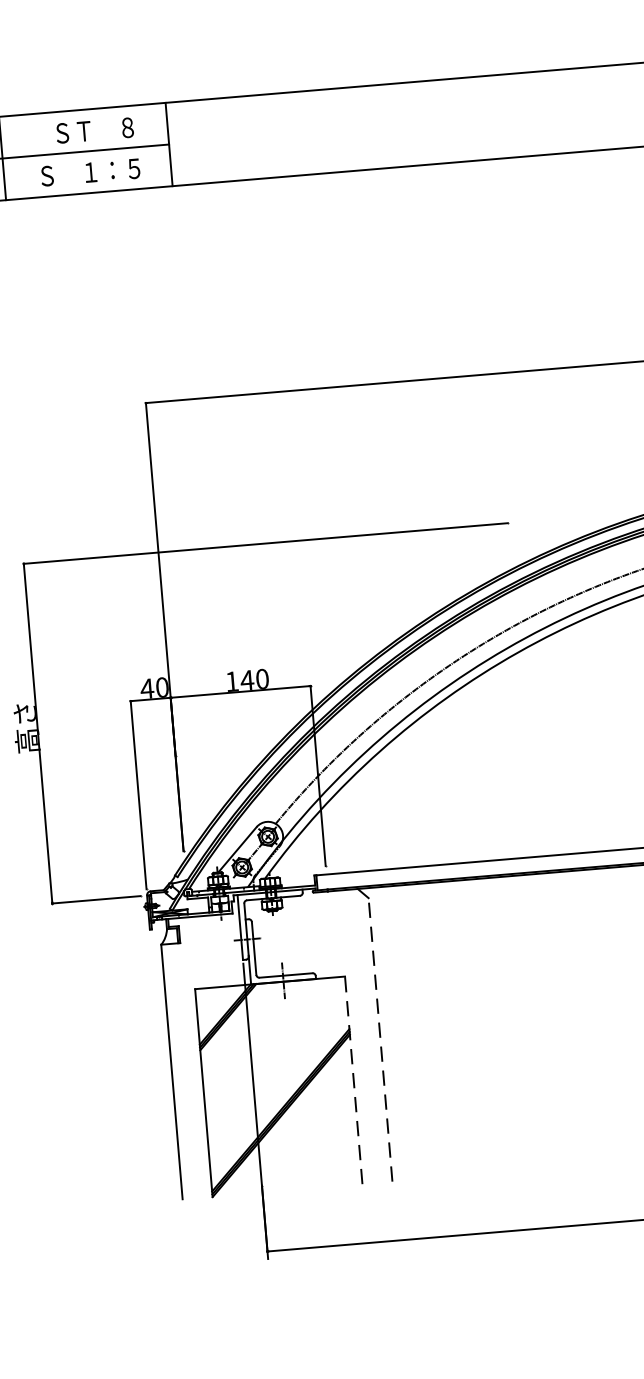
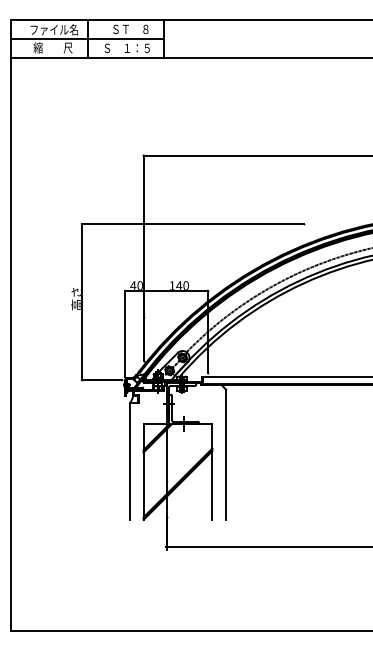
line: (381, 1039) -> (226, 454), dashed -> solid
line: (354, 1081) -> (212, 472), dashed -> solid

